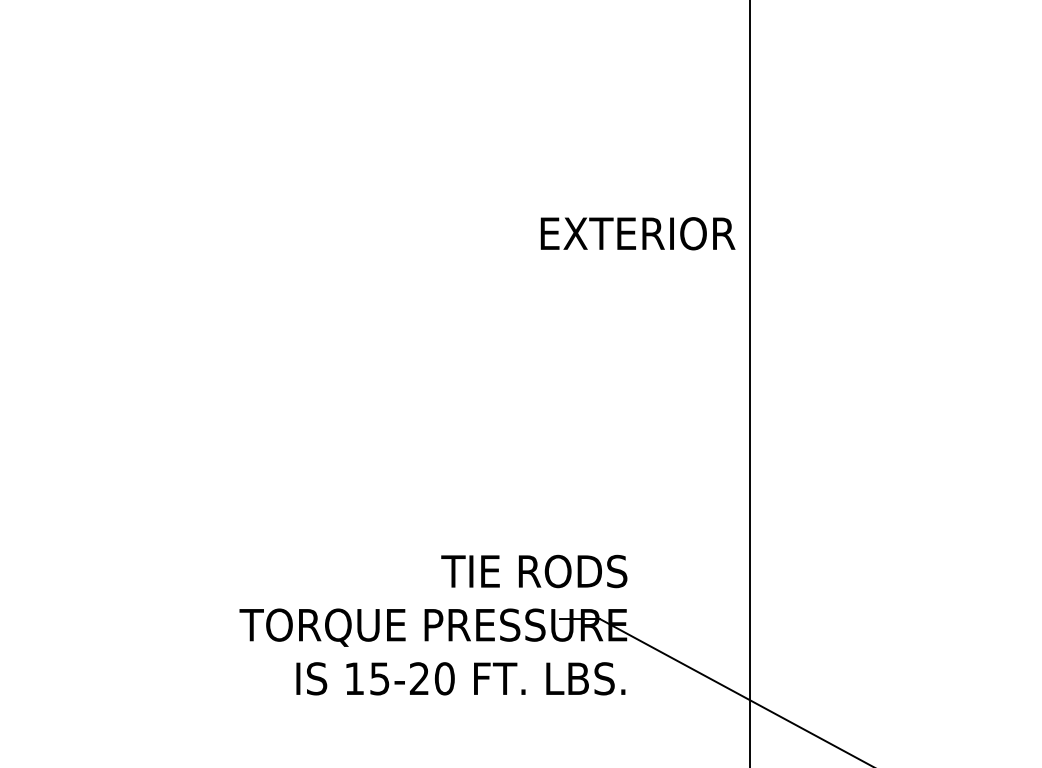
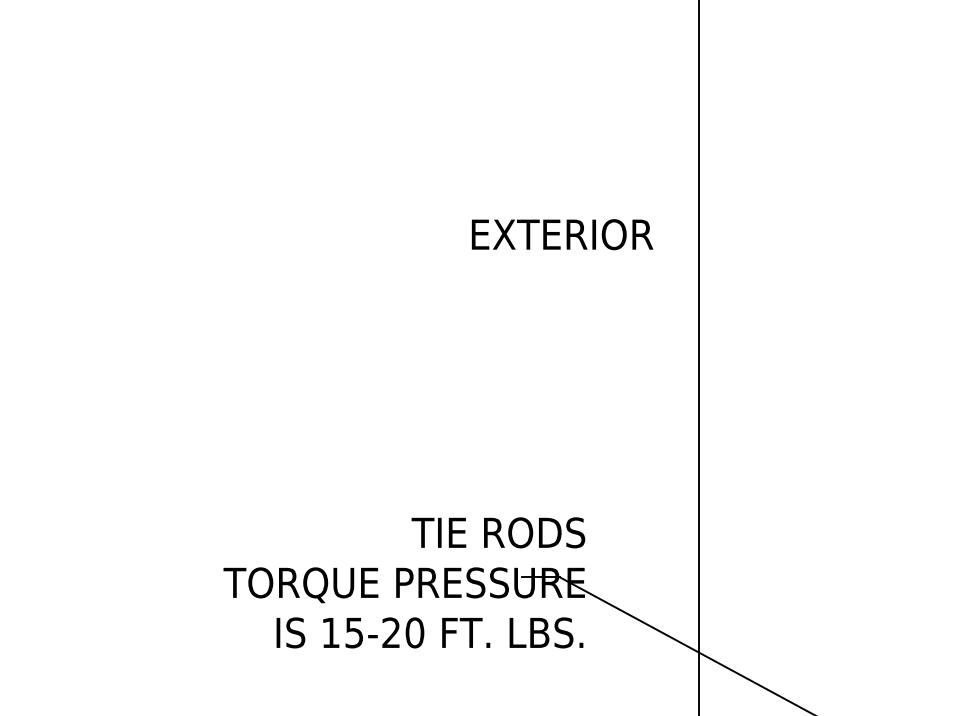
text: (637, 233) -> (561, 234), moved

